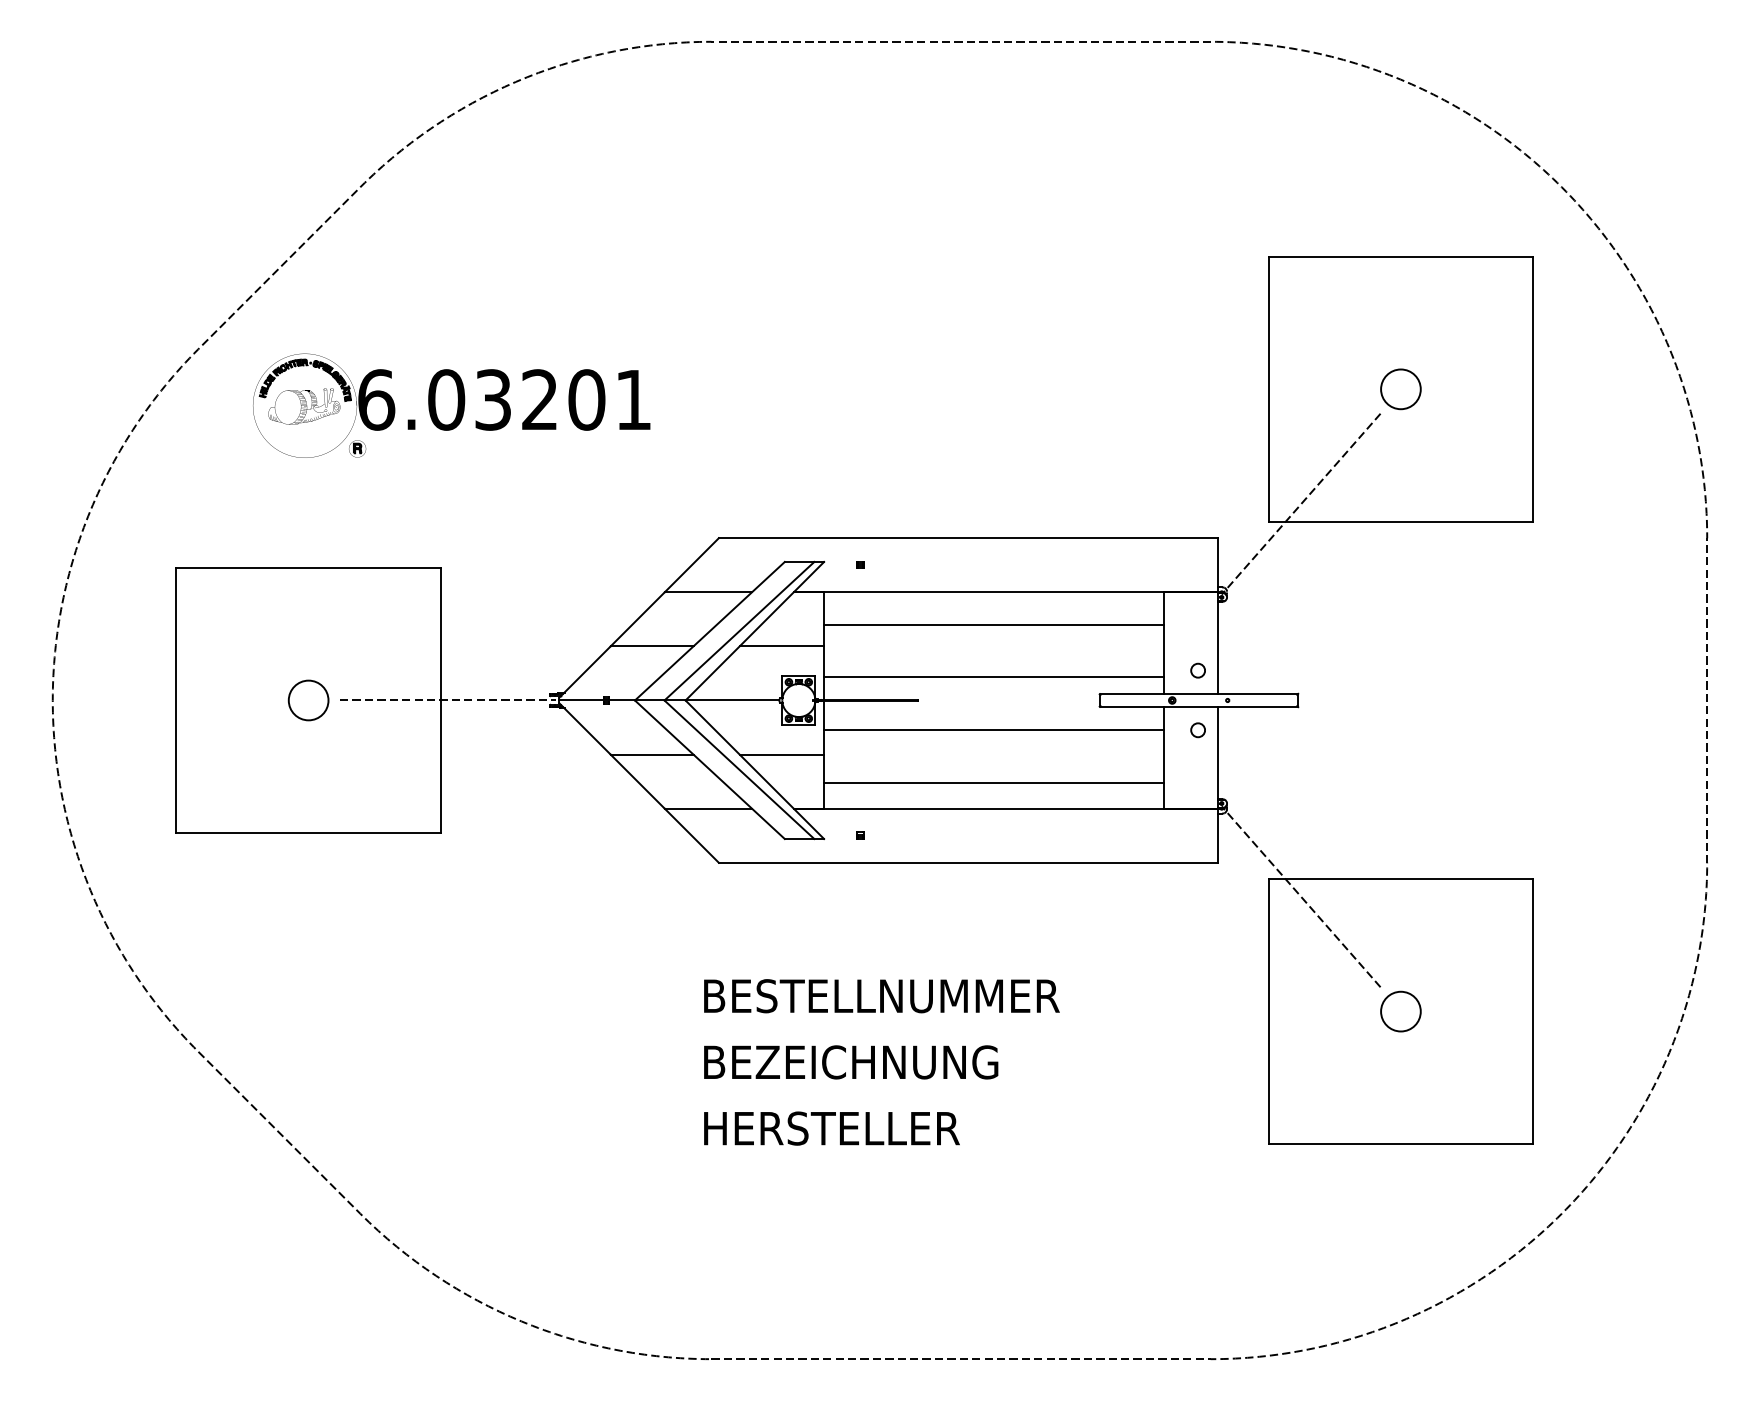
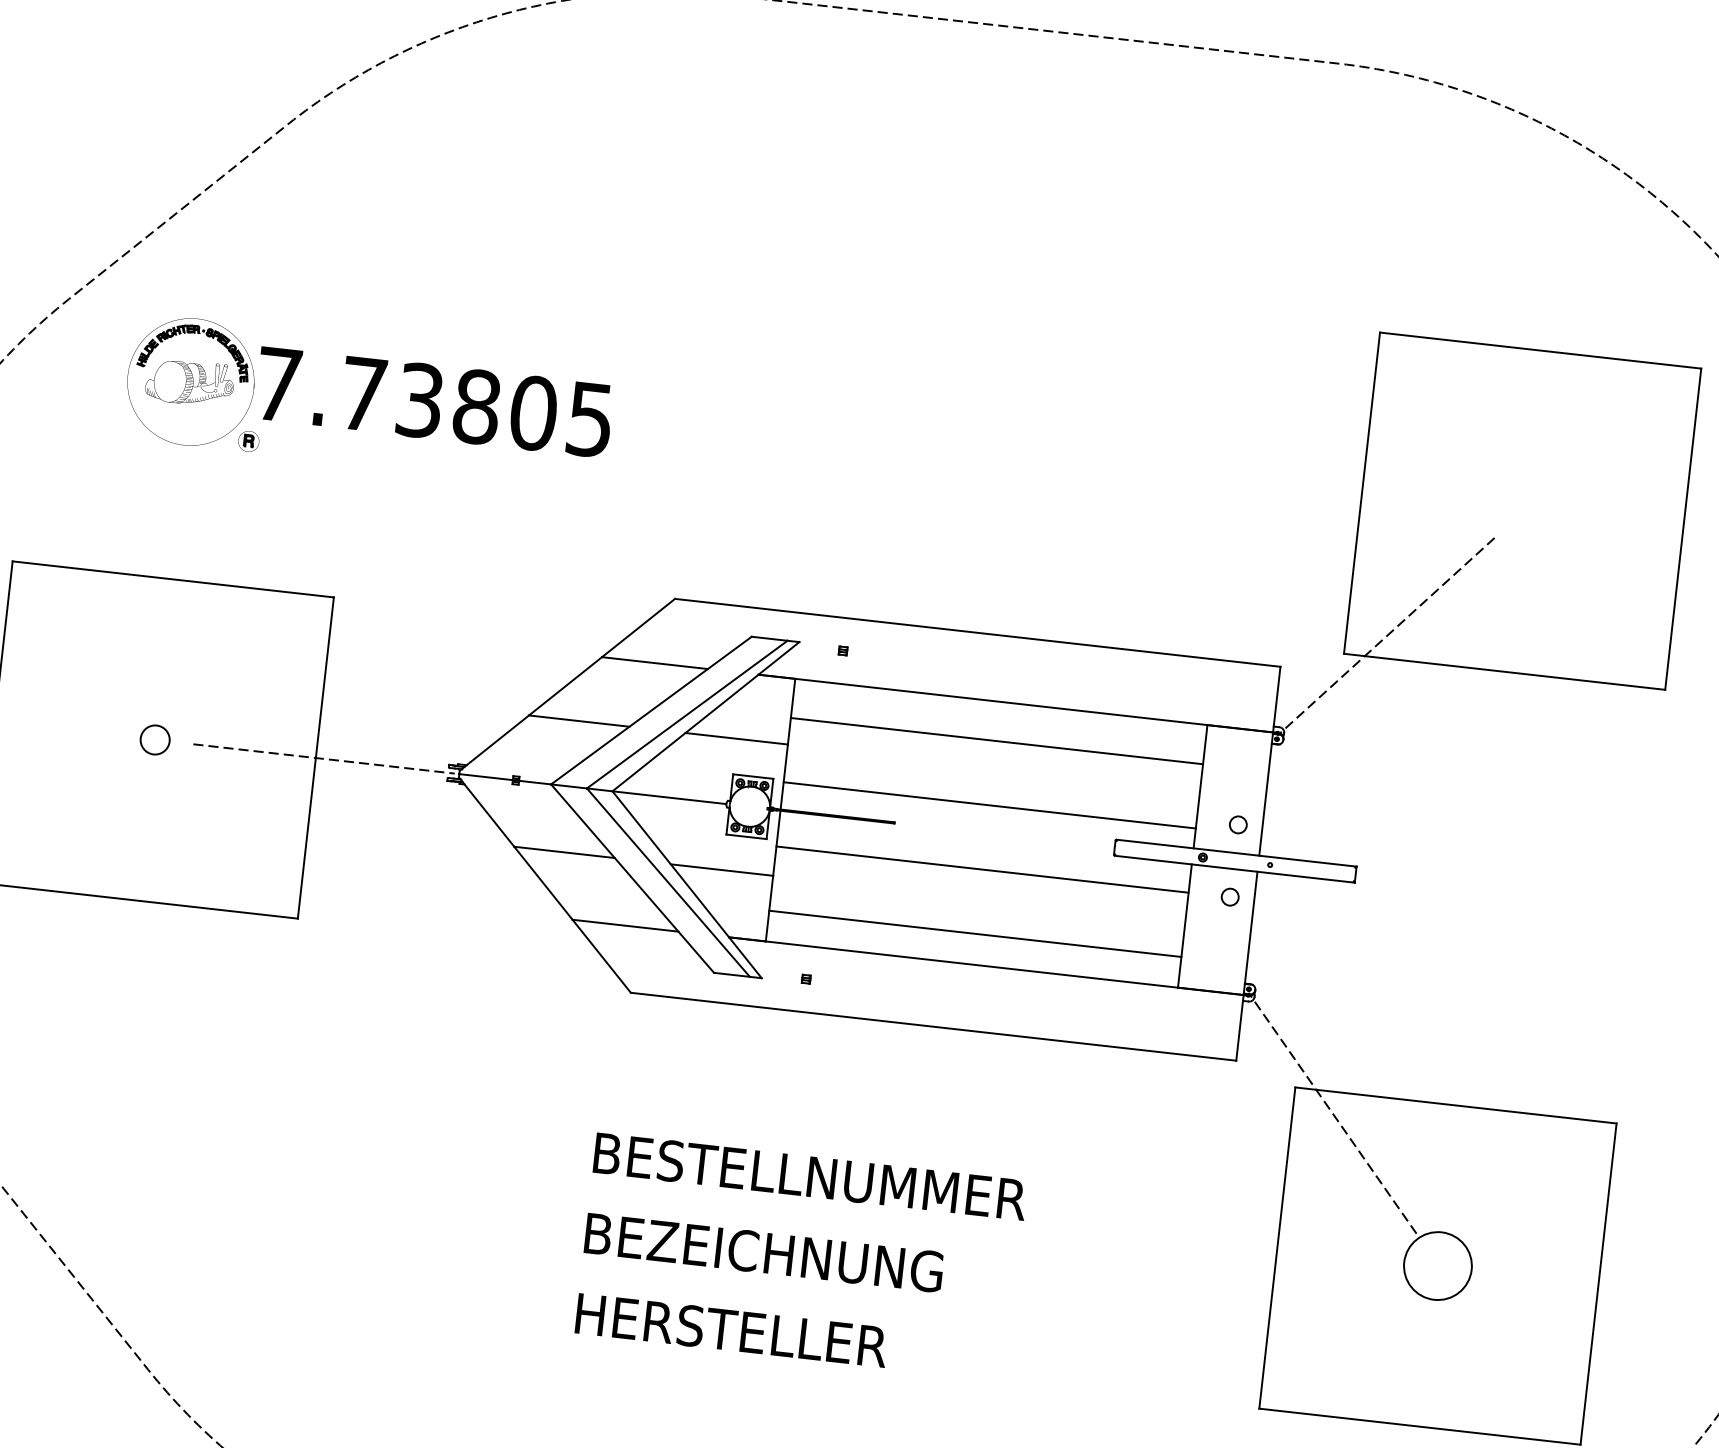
circle: (1400, 389) -> (1522, 511), removed
text: (504, 399) -> (433, 401), 6.03201 -> 7.73805
circle: (308, 700) -> (155, 739), size x0.6
circle: (1400, 1011) -> (1437, 1265), size x1.4

